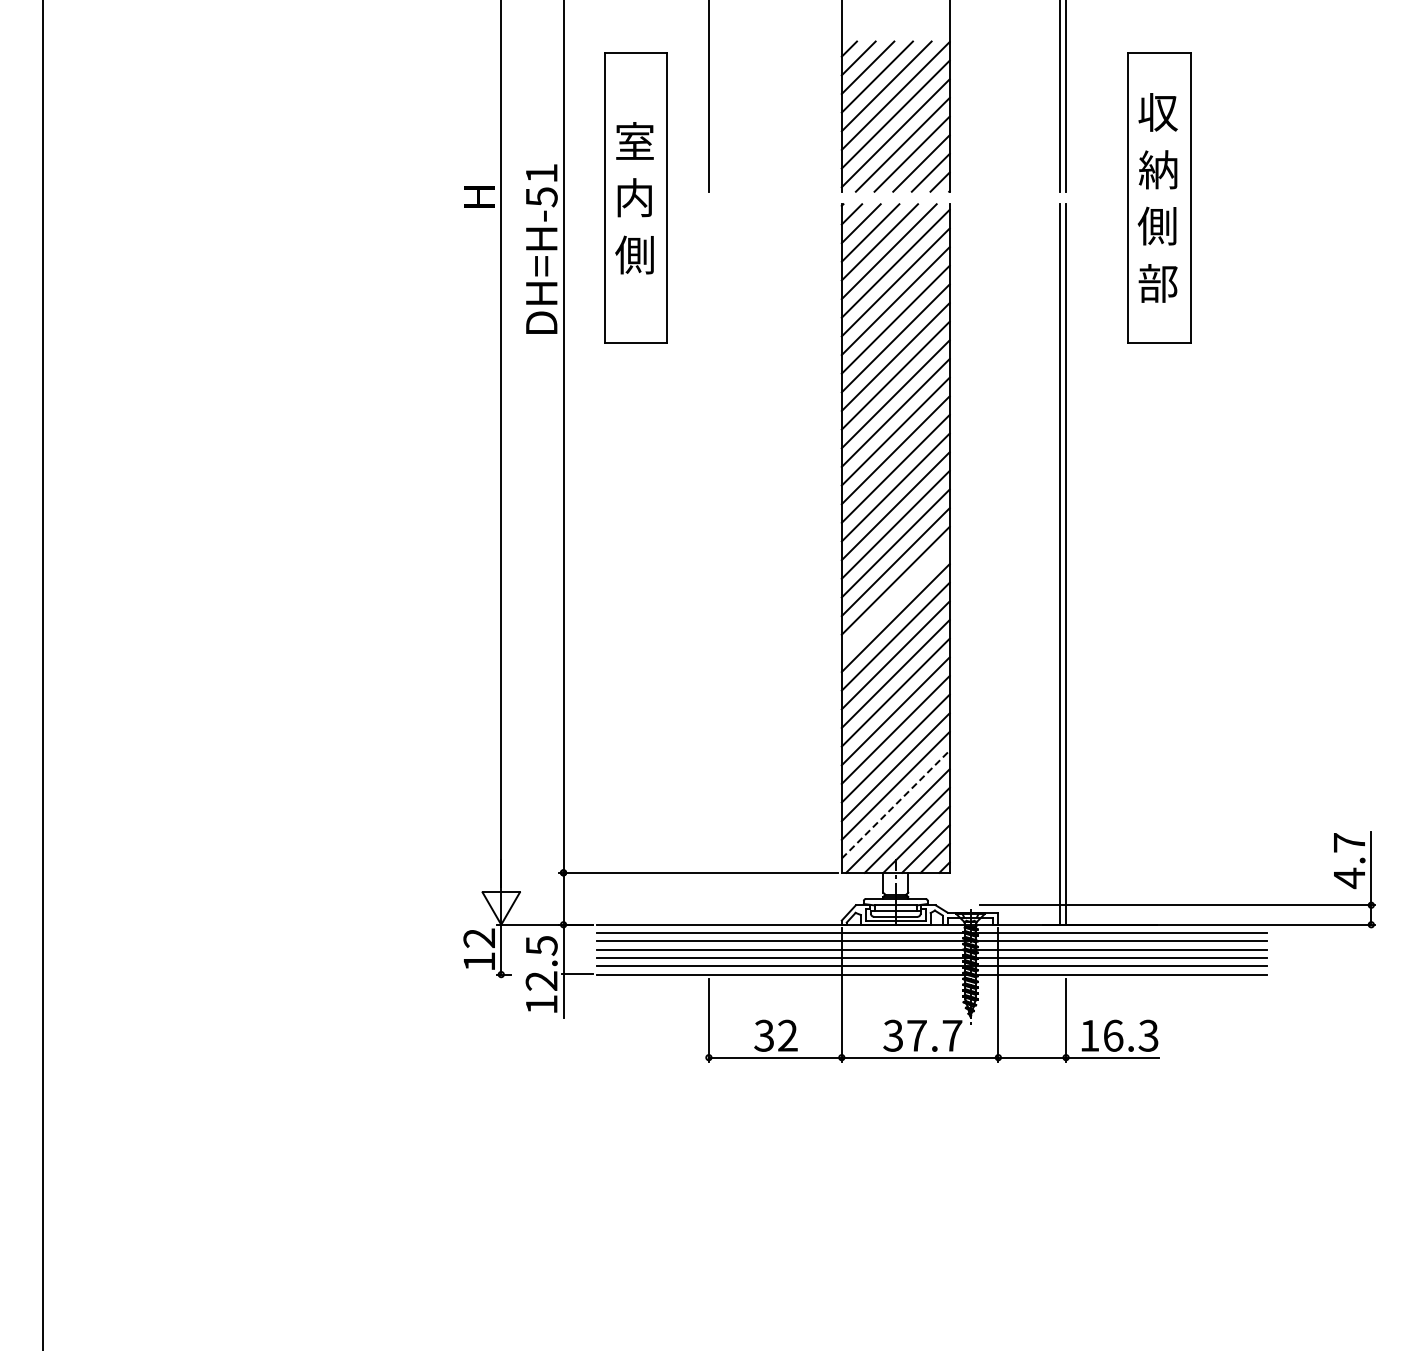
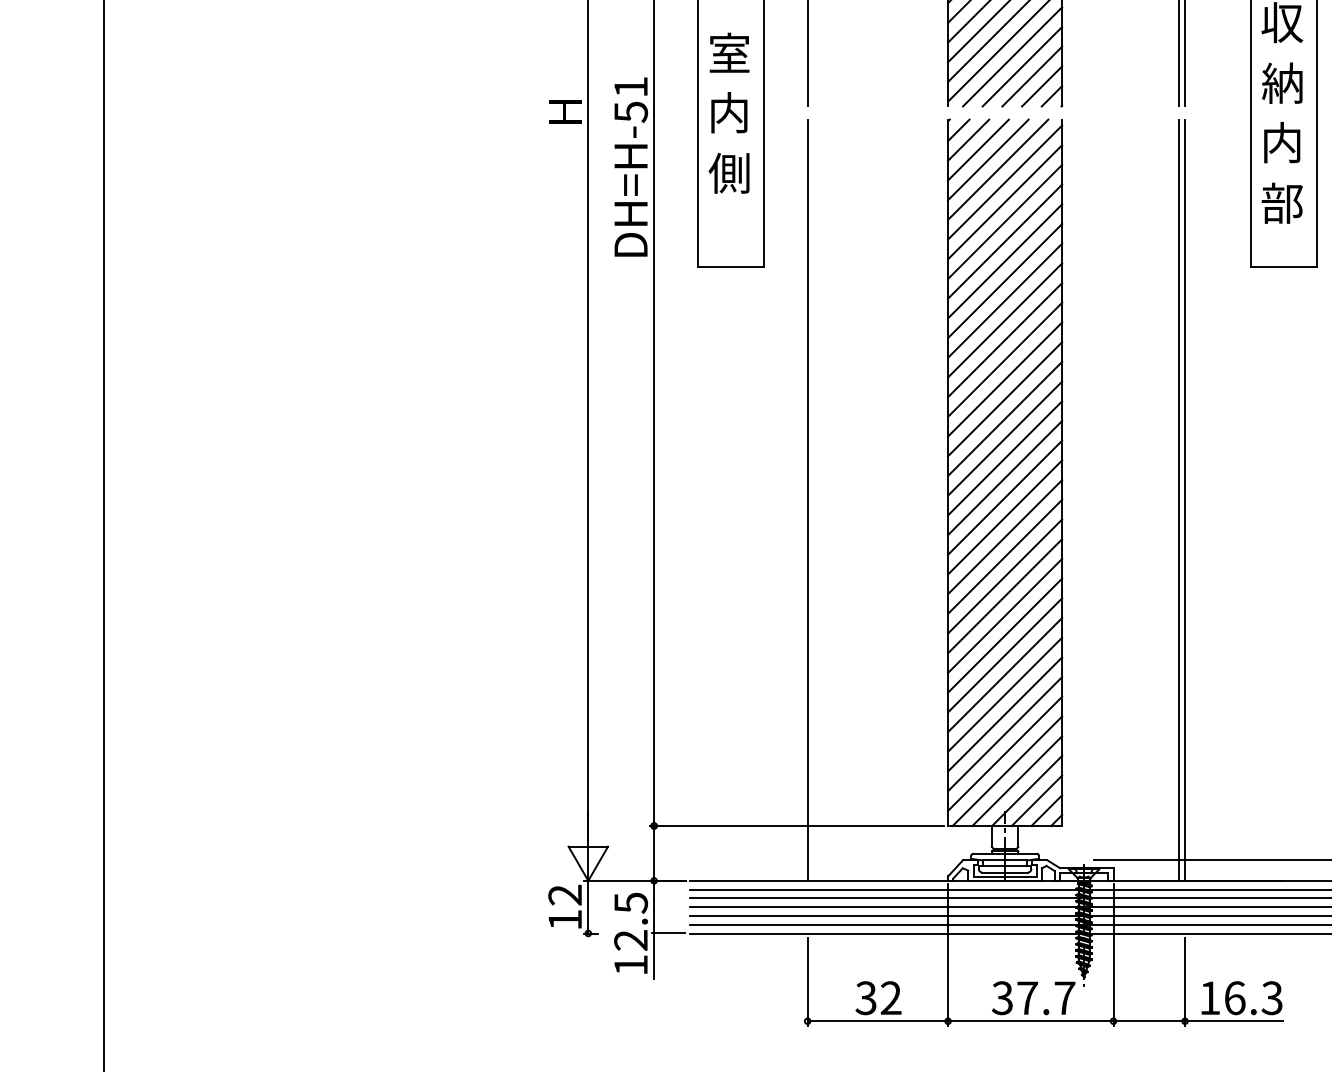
text: (1156, 225) -> (1280, 142), 側 -> 内
line: (708, 564) -> (807, 500), added
line: (895, 599) -> (1004, 537), added
line: (896, 804) -> (1005, 753), dashed -> solid

